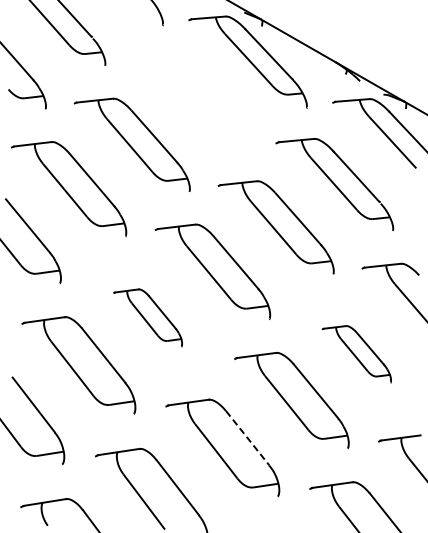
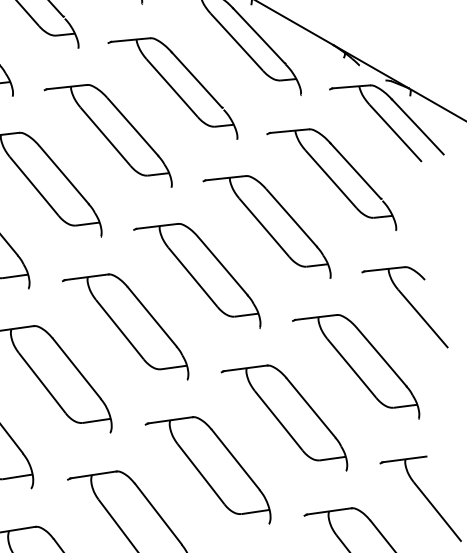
part: (190, 101) -> (172, 88), added
part: (147, 317) -> (125, 326), size x1.67
part: (356, 354) -> (355, 367), size x1.67
line: (247, 438) -> (235, 459), dashed -> solid

